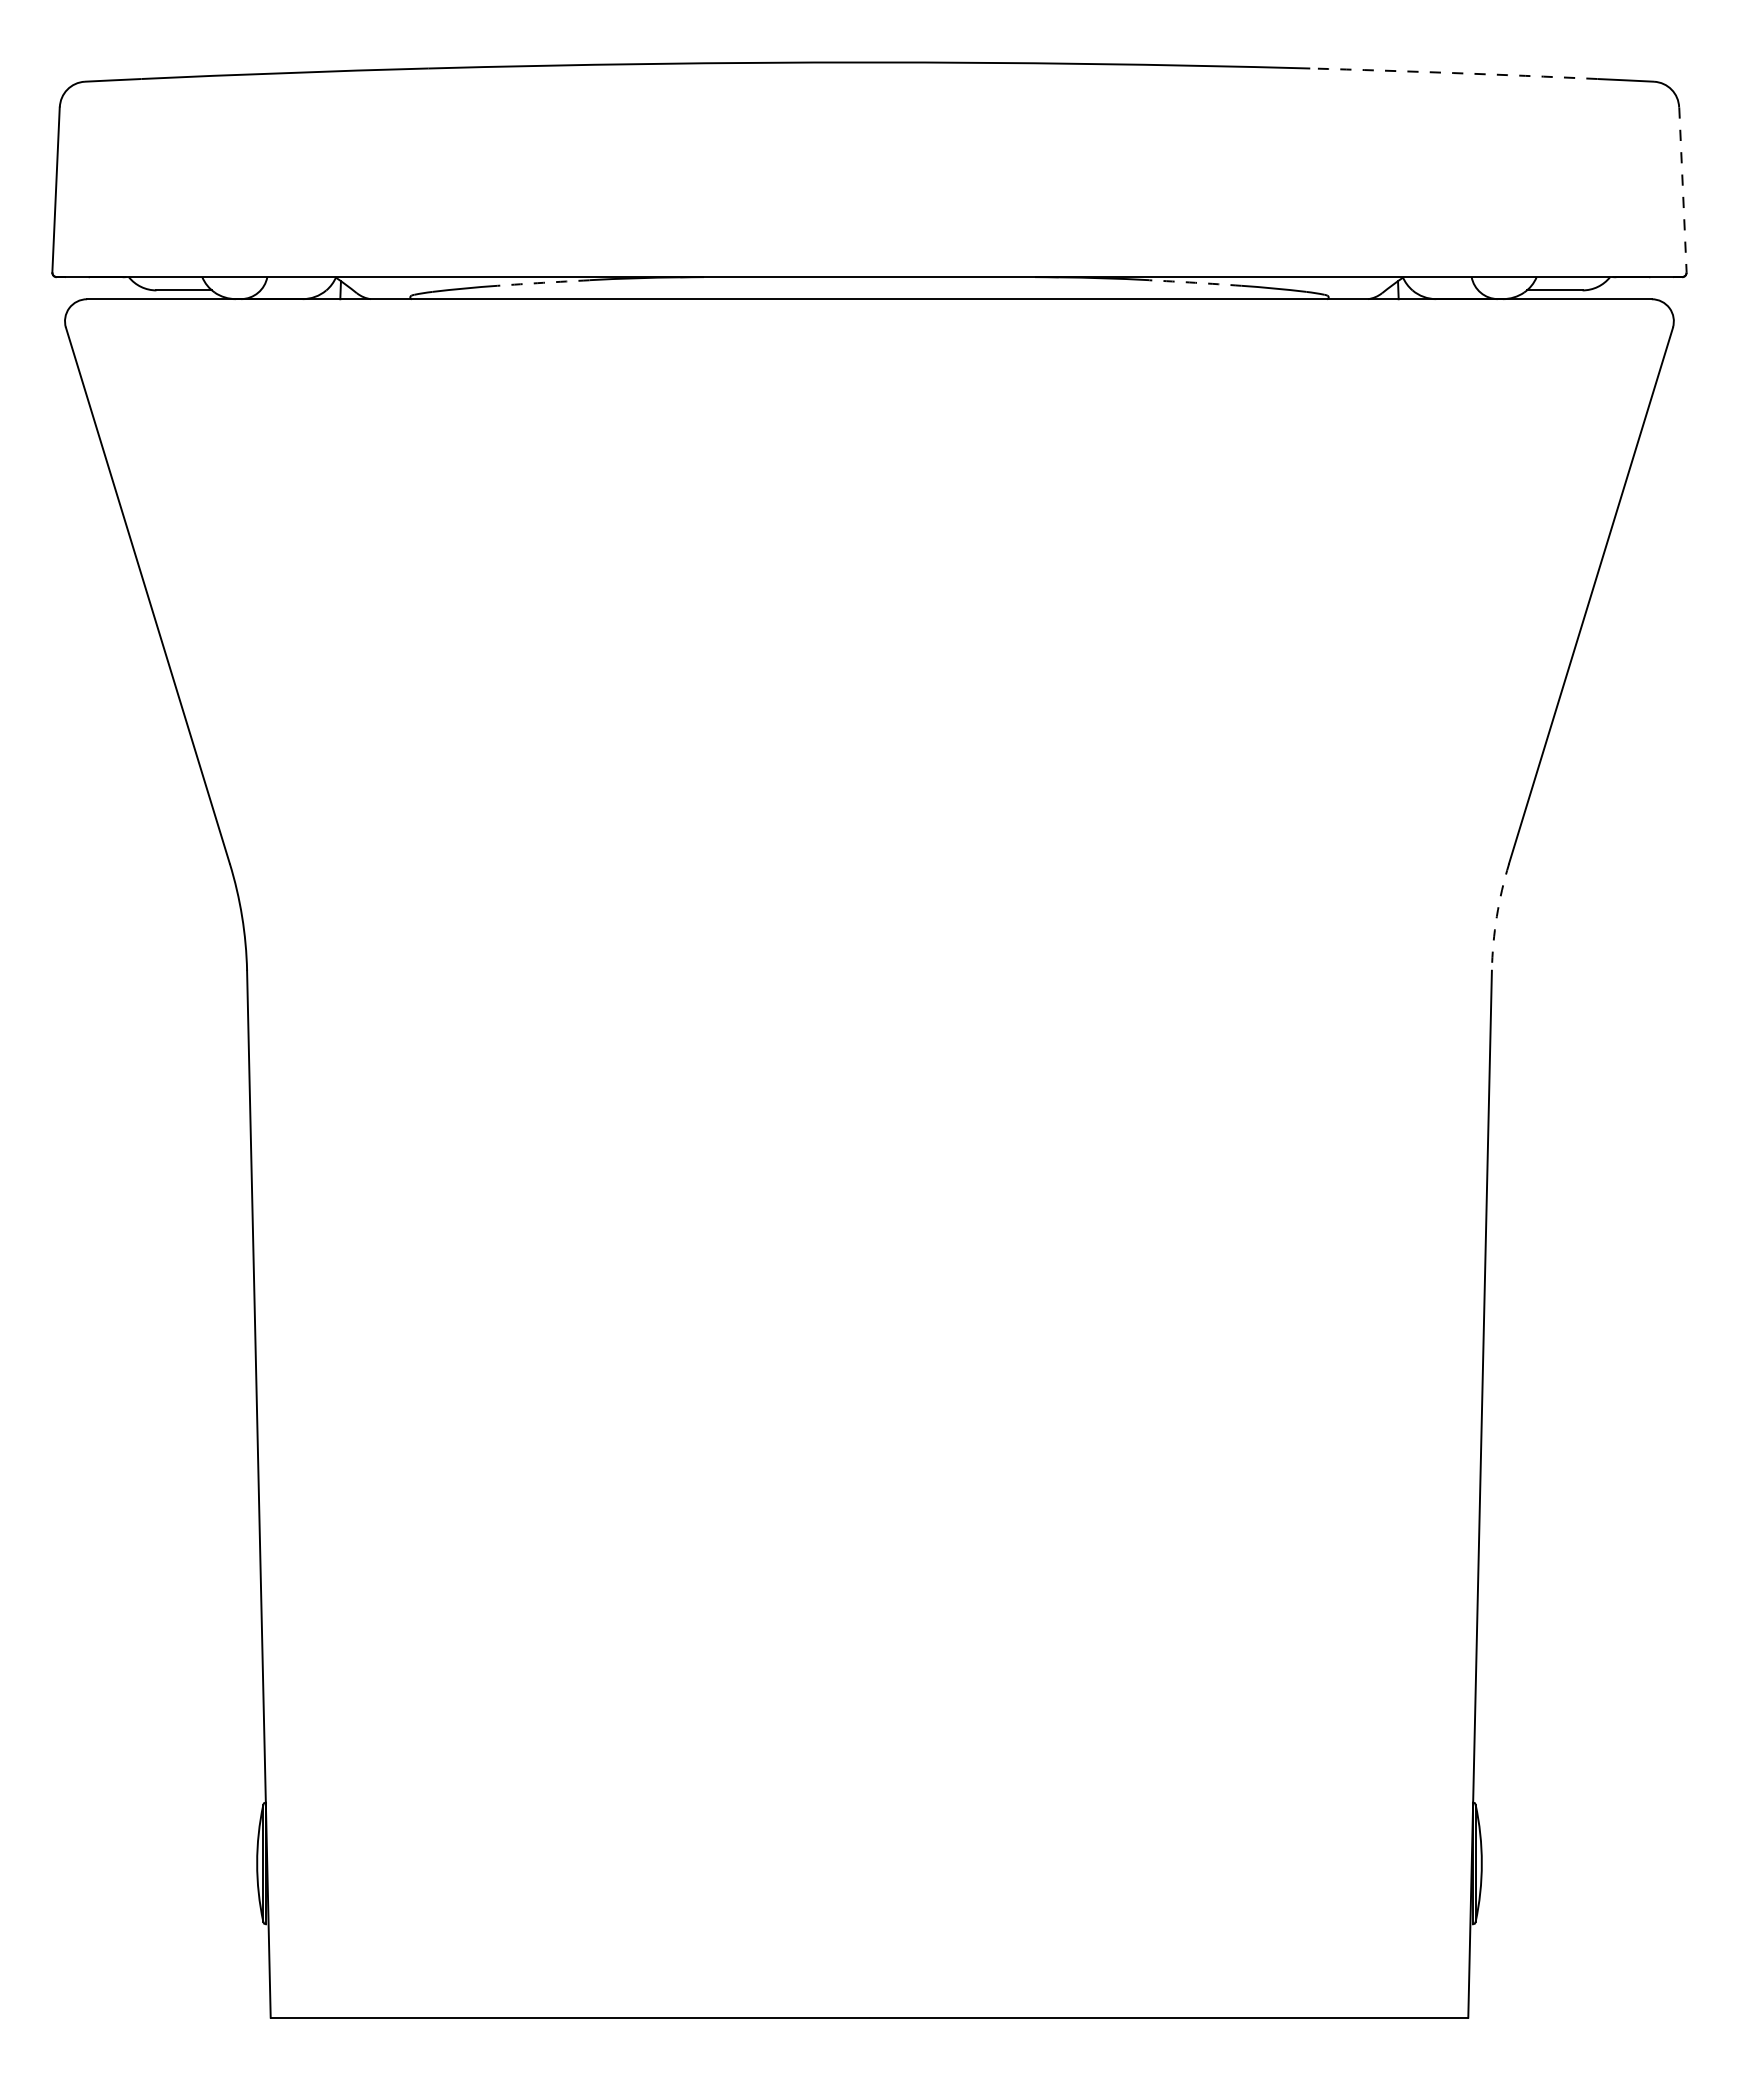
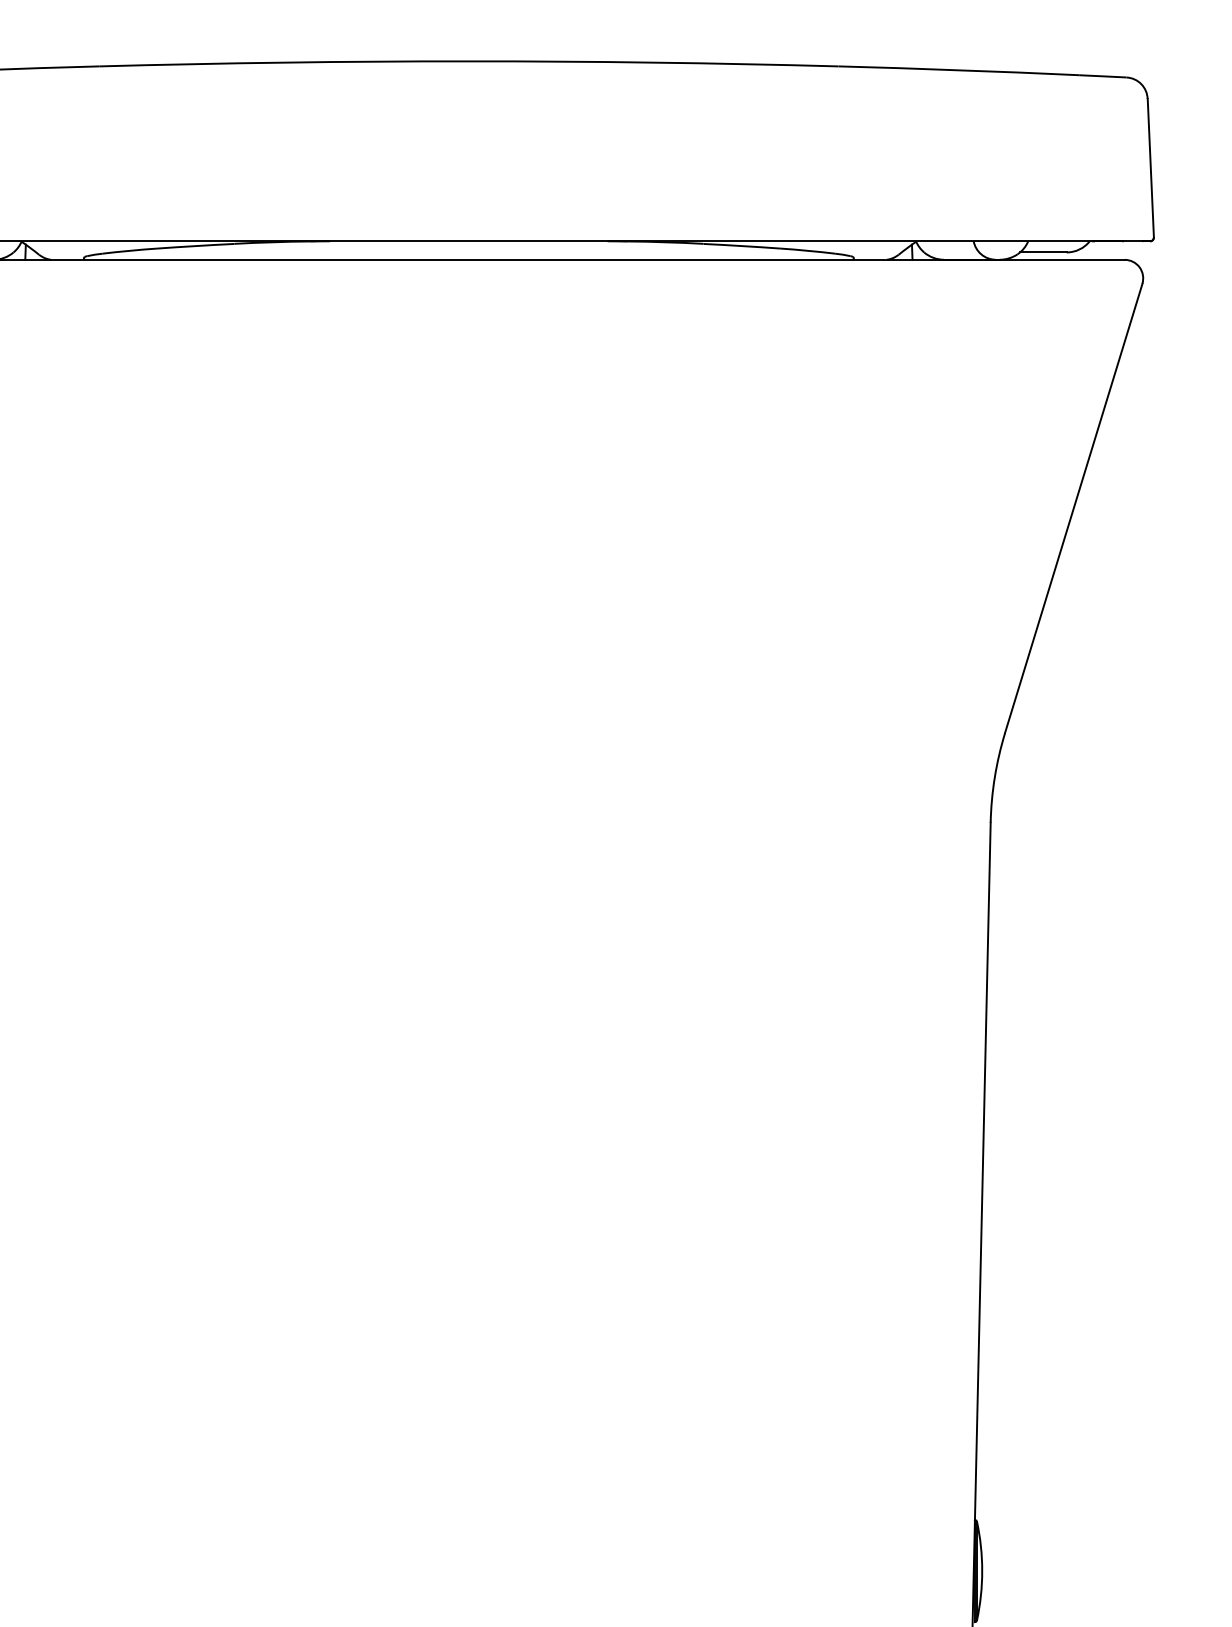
arc: (1453, 73) -> (958, 70), dashed -> solid
line: (1682, 189) -> (1150, 167), dashed -> solid
arc: (543, 282) -> (195, 245), dashed -> solid
arc: (1195, 282) -> (742, 245), dashed -> solid
arc: (1496, 916) -> (994, 777), dashed -> solid

